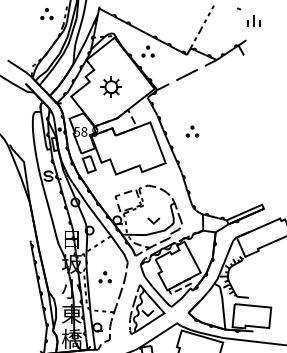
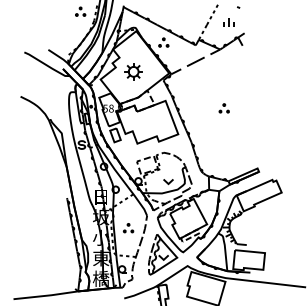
part: (253, 21) -> (228, 22), moved
part: (191, 131) -> (223, 108), moved

